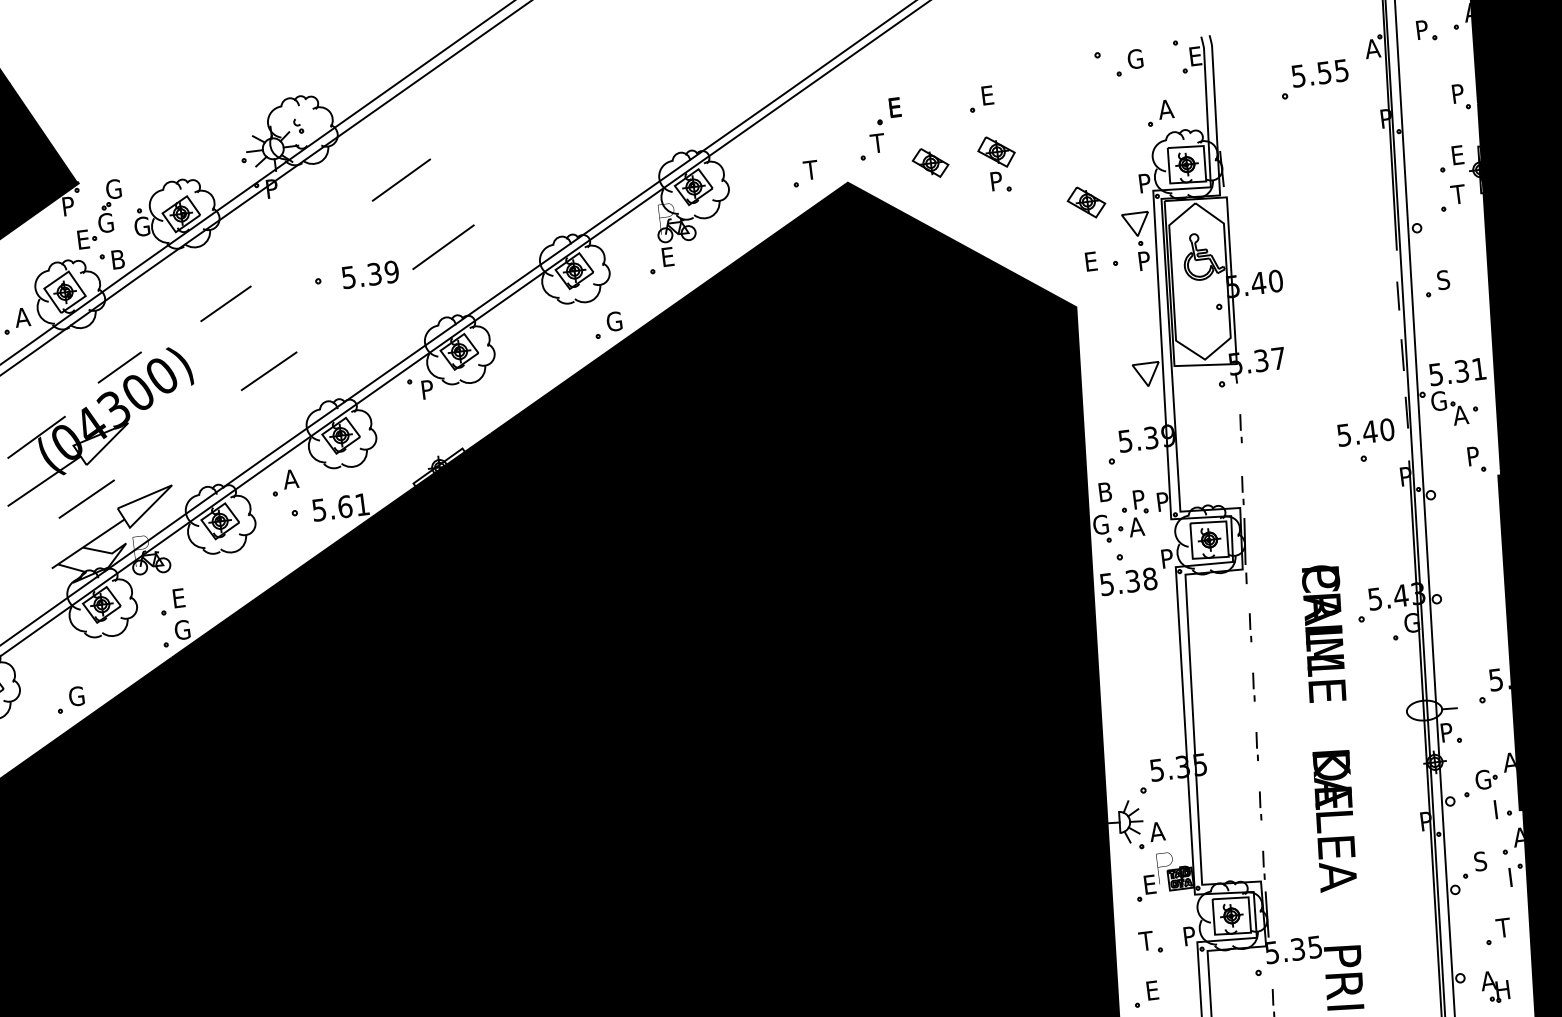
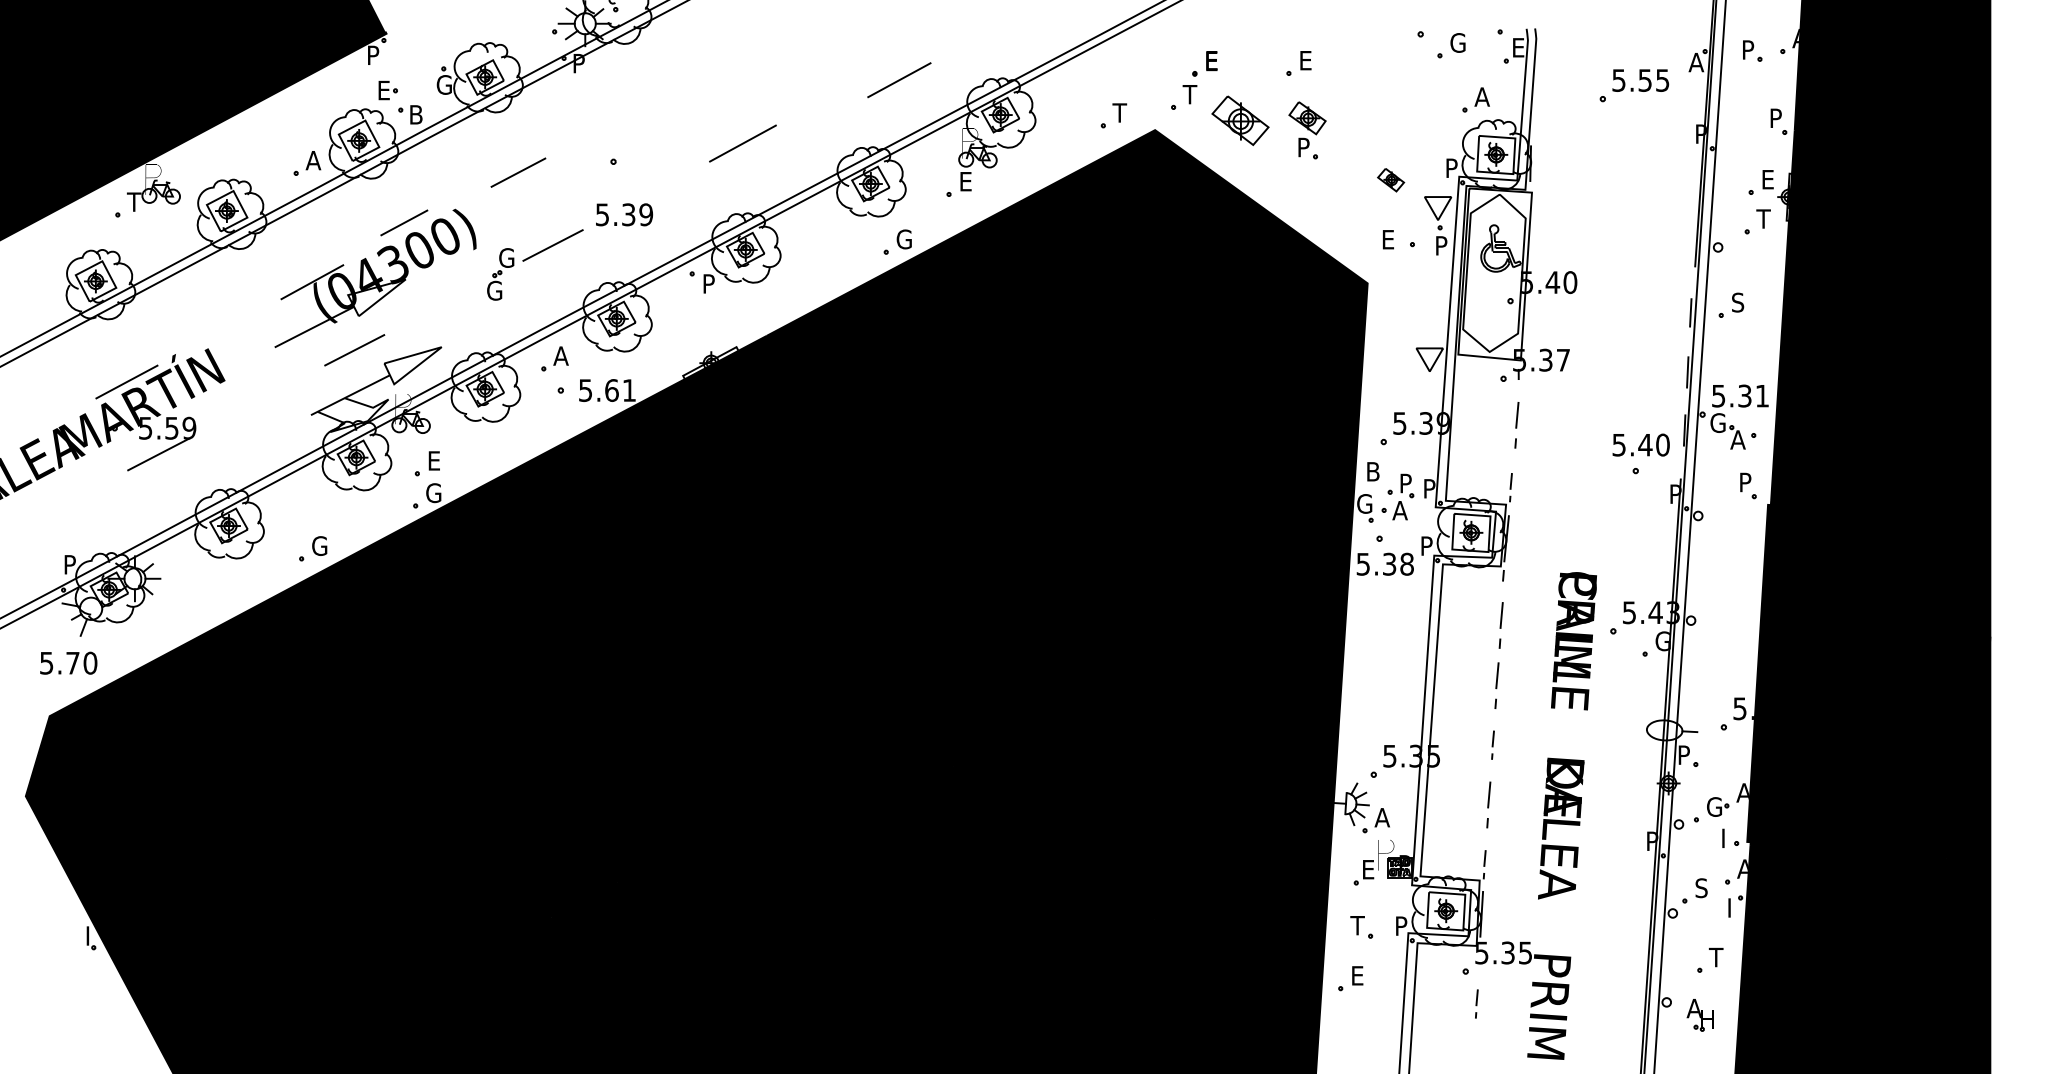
part: (929, 162) -> (1239, 120), size x1.6
line: (401, 180) -> (899, 80), moved
part: (1086, 203) -> (1390, 180), size x0.7
part: (109, 206) -> (500, 274), moved
text: (370, 274) -> (624, 214), moved
part: (1240, 428) -> (1516, 425), size x1.6
part: (1250, 627) -> (1501, 625), size x1.6
part: (1254, 686) -> (1497, 684), size x1.6
part: (1260, 805) -> (1488, 804), size x1.6

